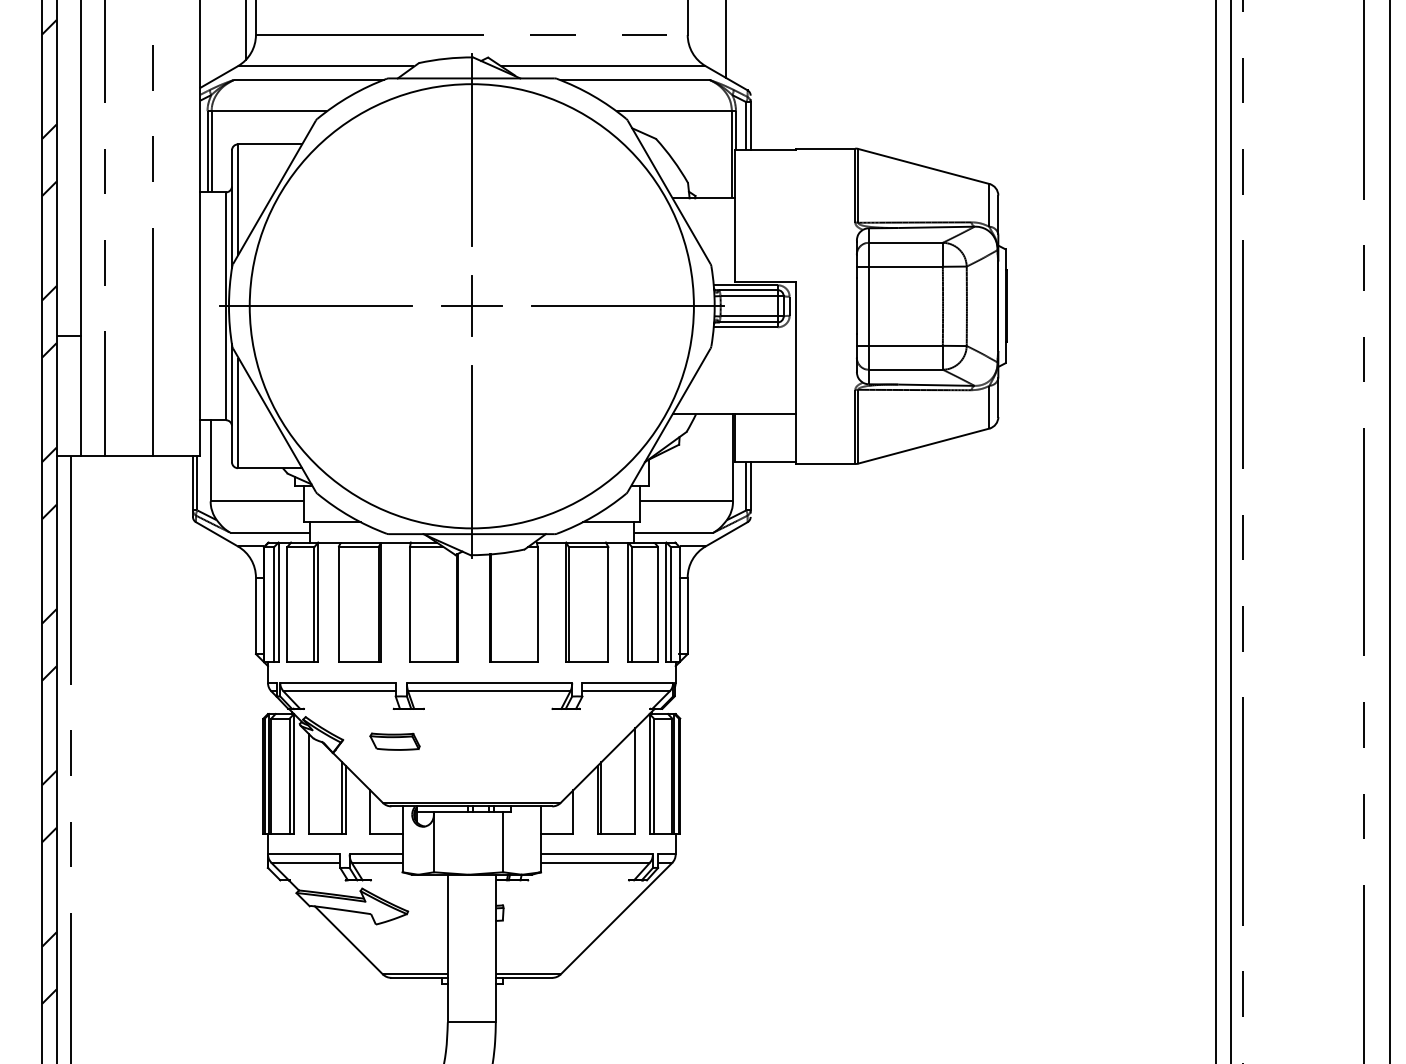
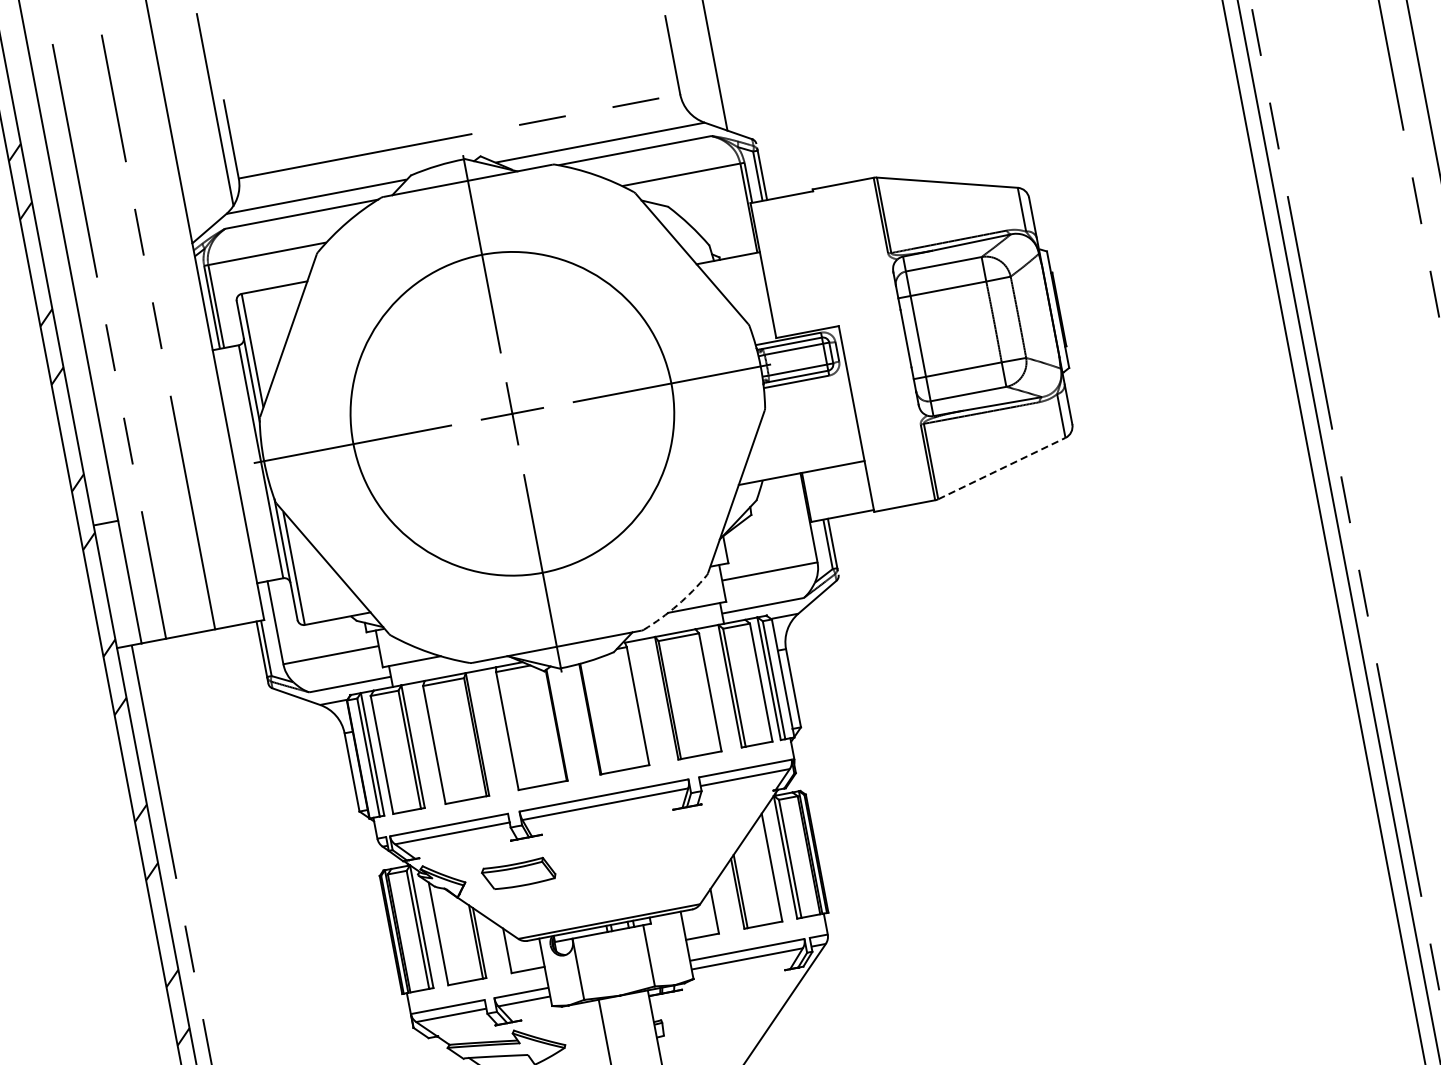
circle: (471, 306) -> (512, 414), size x0.7
line: (923, 446) -> (1001, 469), solid -> dashed
arc: (593, 516) -> (677, 605), solid -> dashed
part: (394, 741) -> (518, 873), size x1.4

